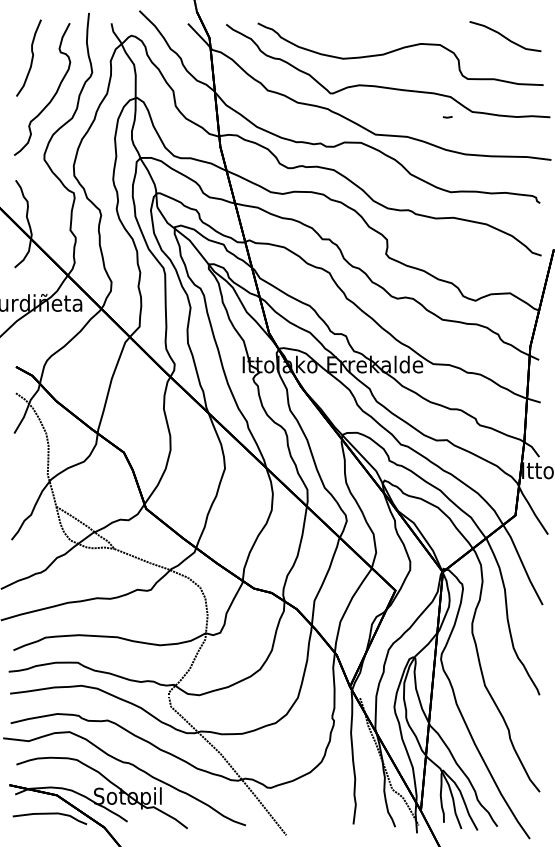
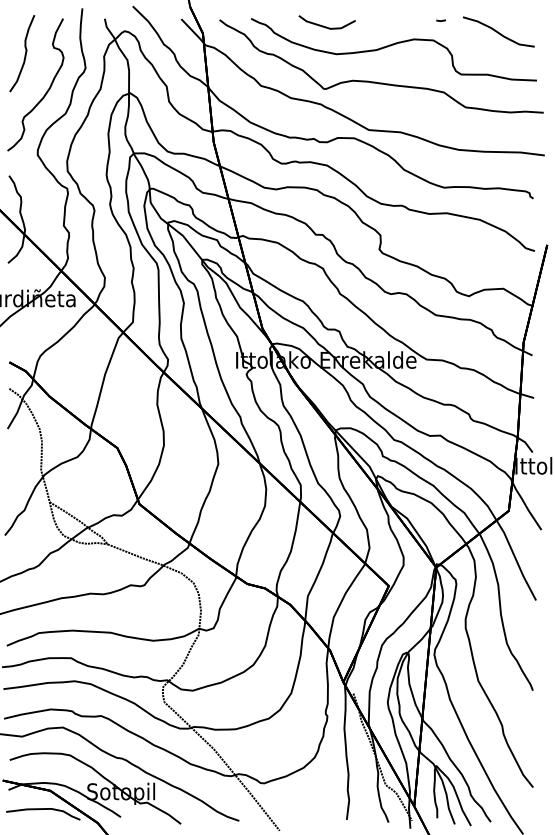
line: (331, 30) -> (324, 25), added
line: (447, 117) -> (440, 20), moved

